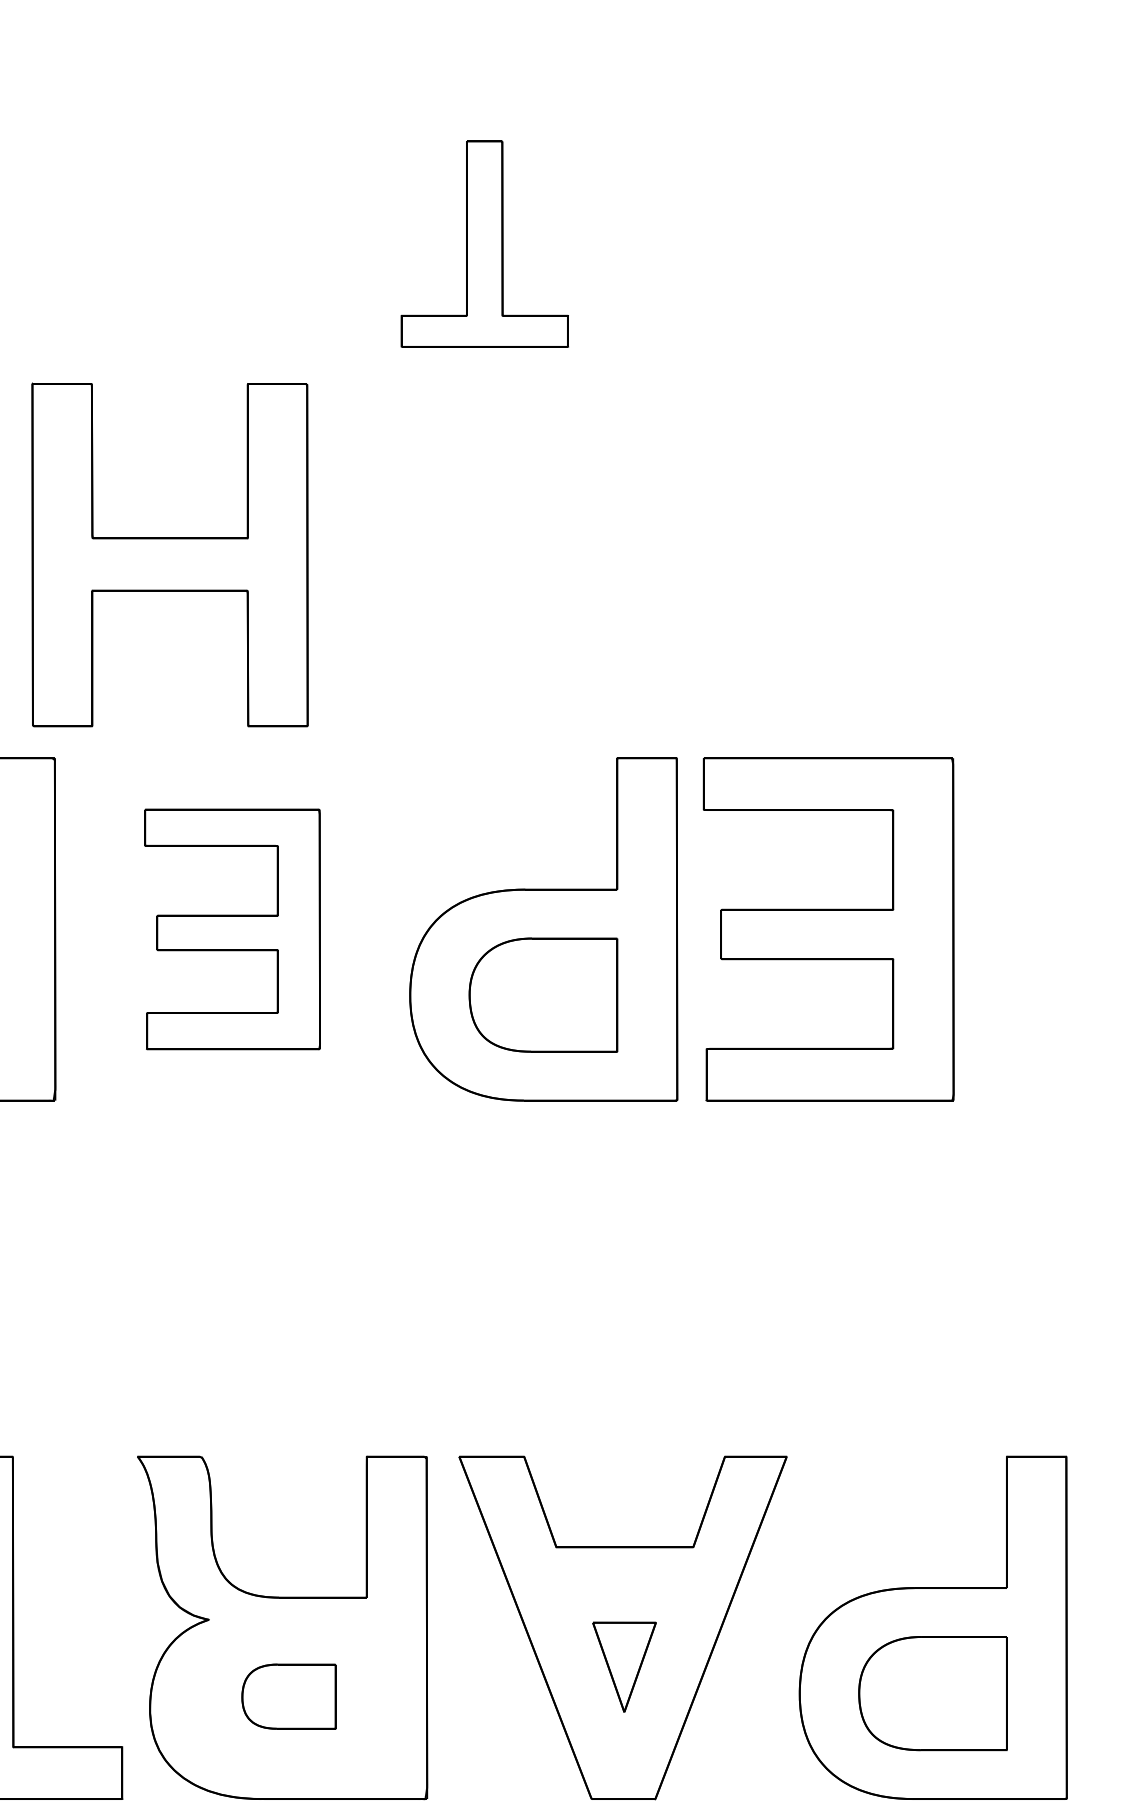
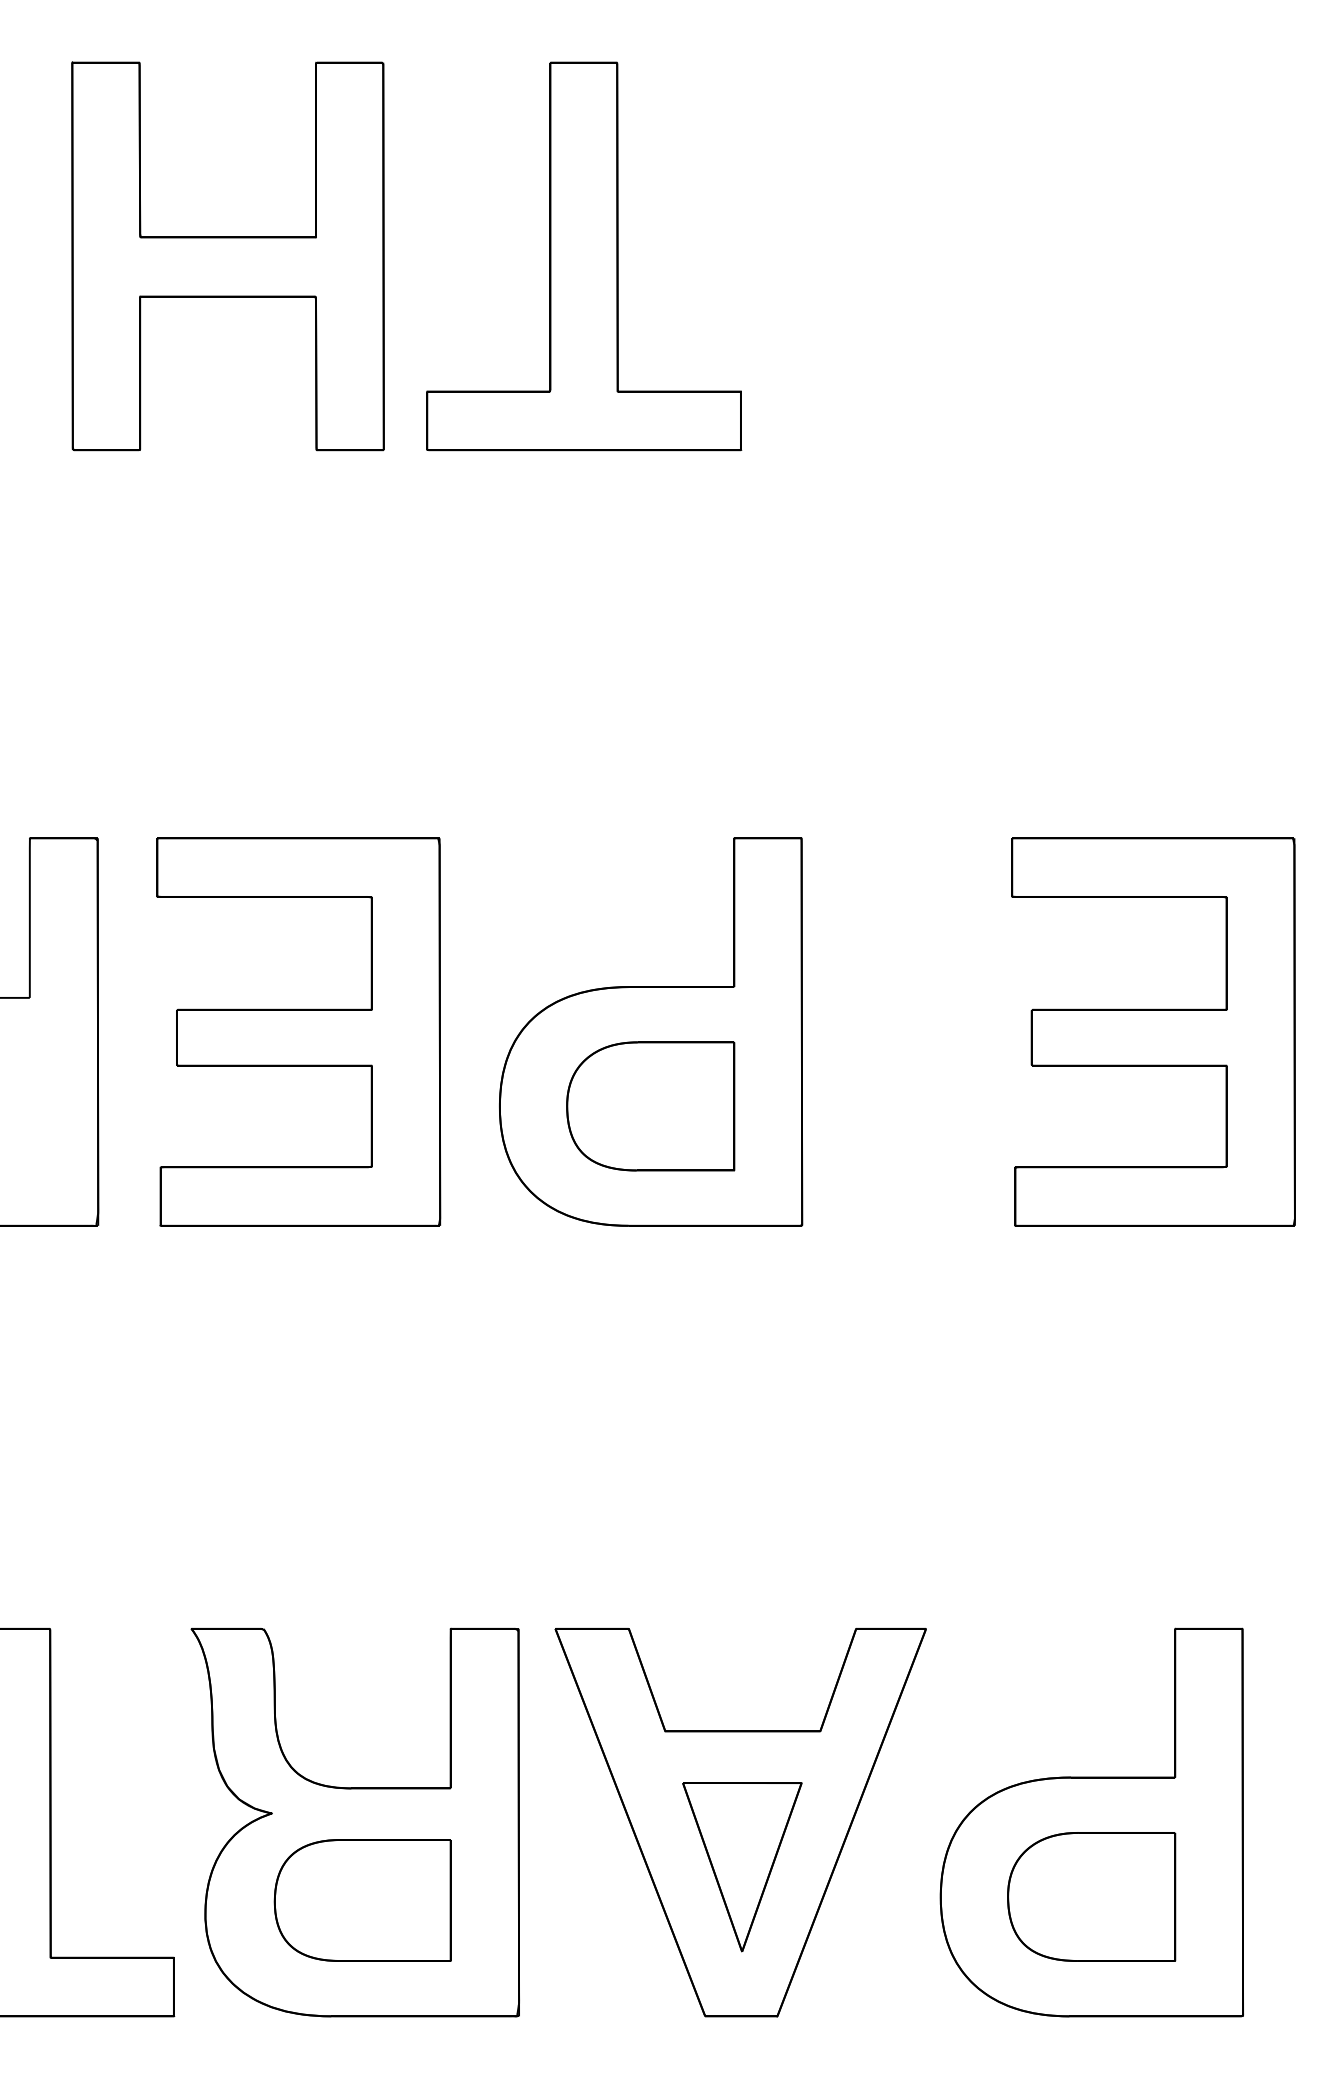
part: (484, 244) -> (584, 256), size x1.67
part: (169, 555) -> (227, 256), moved
part: (232, 928) -> (298, 1031), size x1.43
part: (828, 928) -> (1153, 1031), moved
part: (624, 1667) -> (742, 1867), size x1.67
part: (288, 1696) -> (362, 1900), size x1.67

